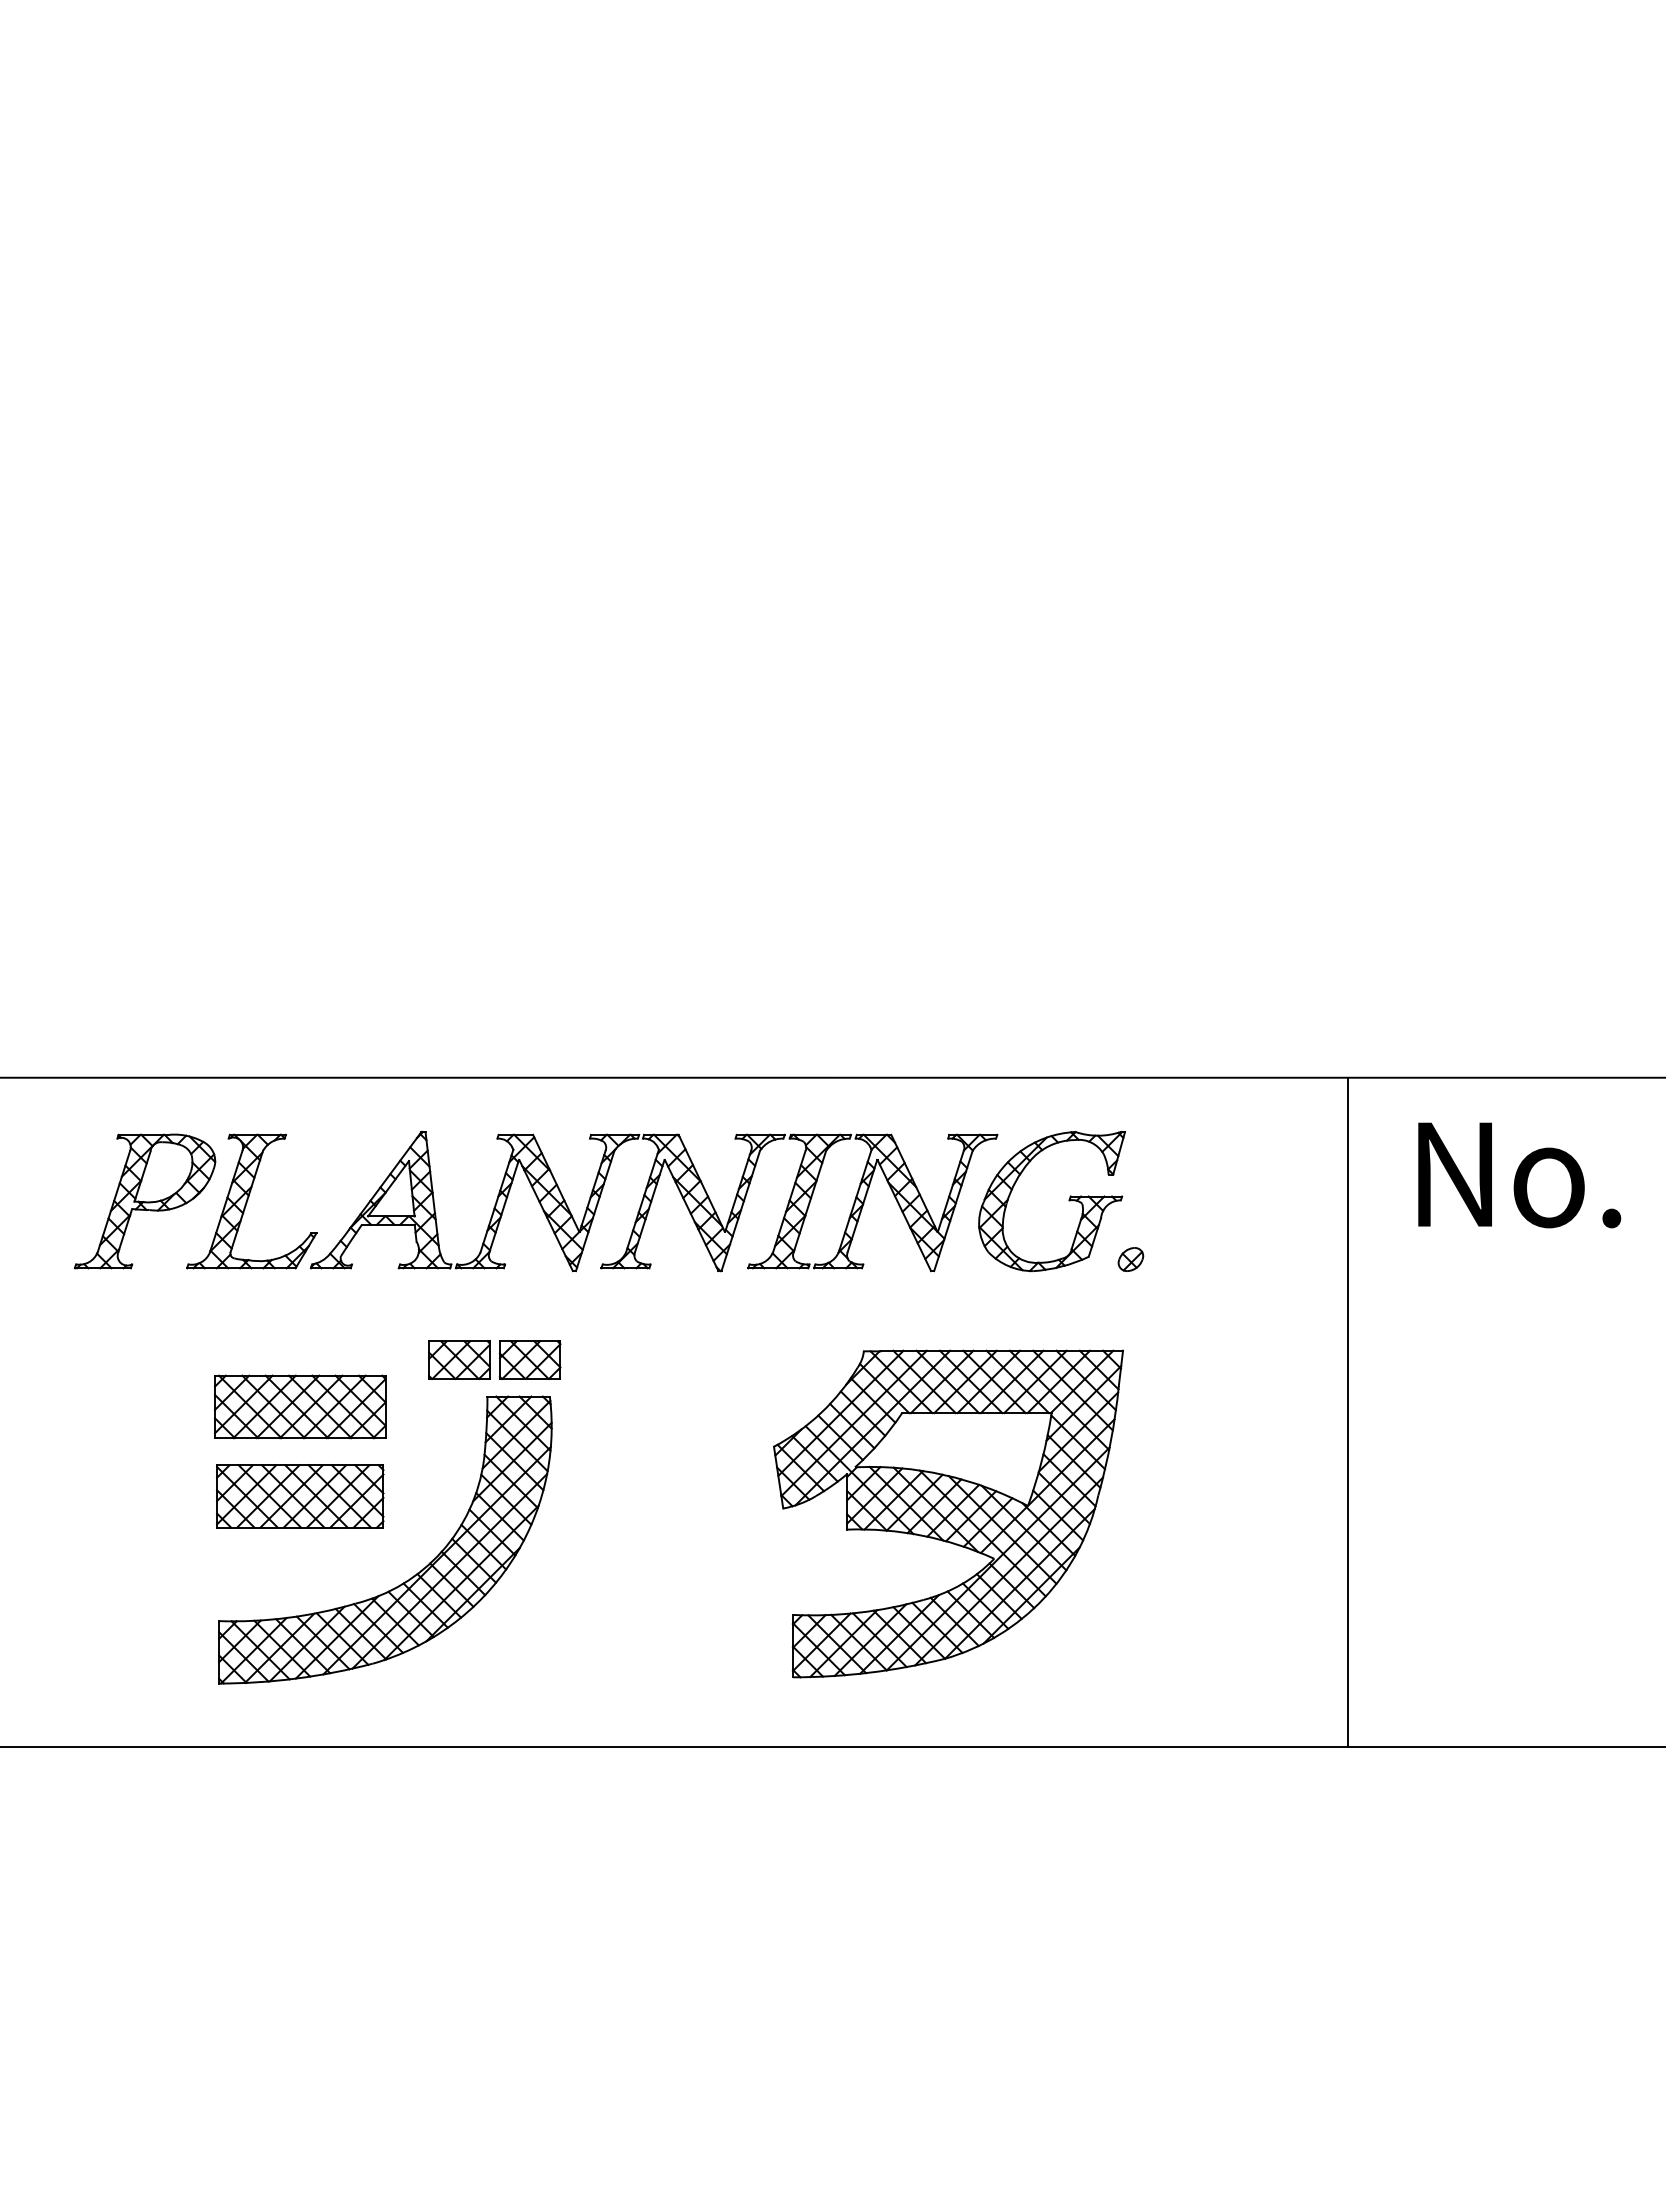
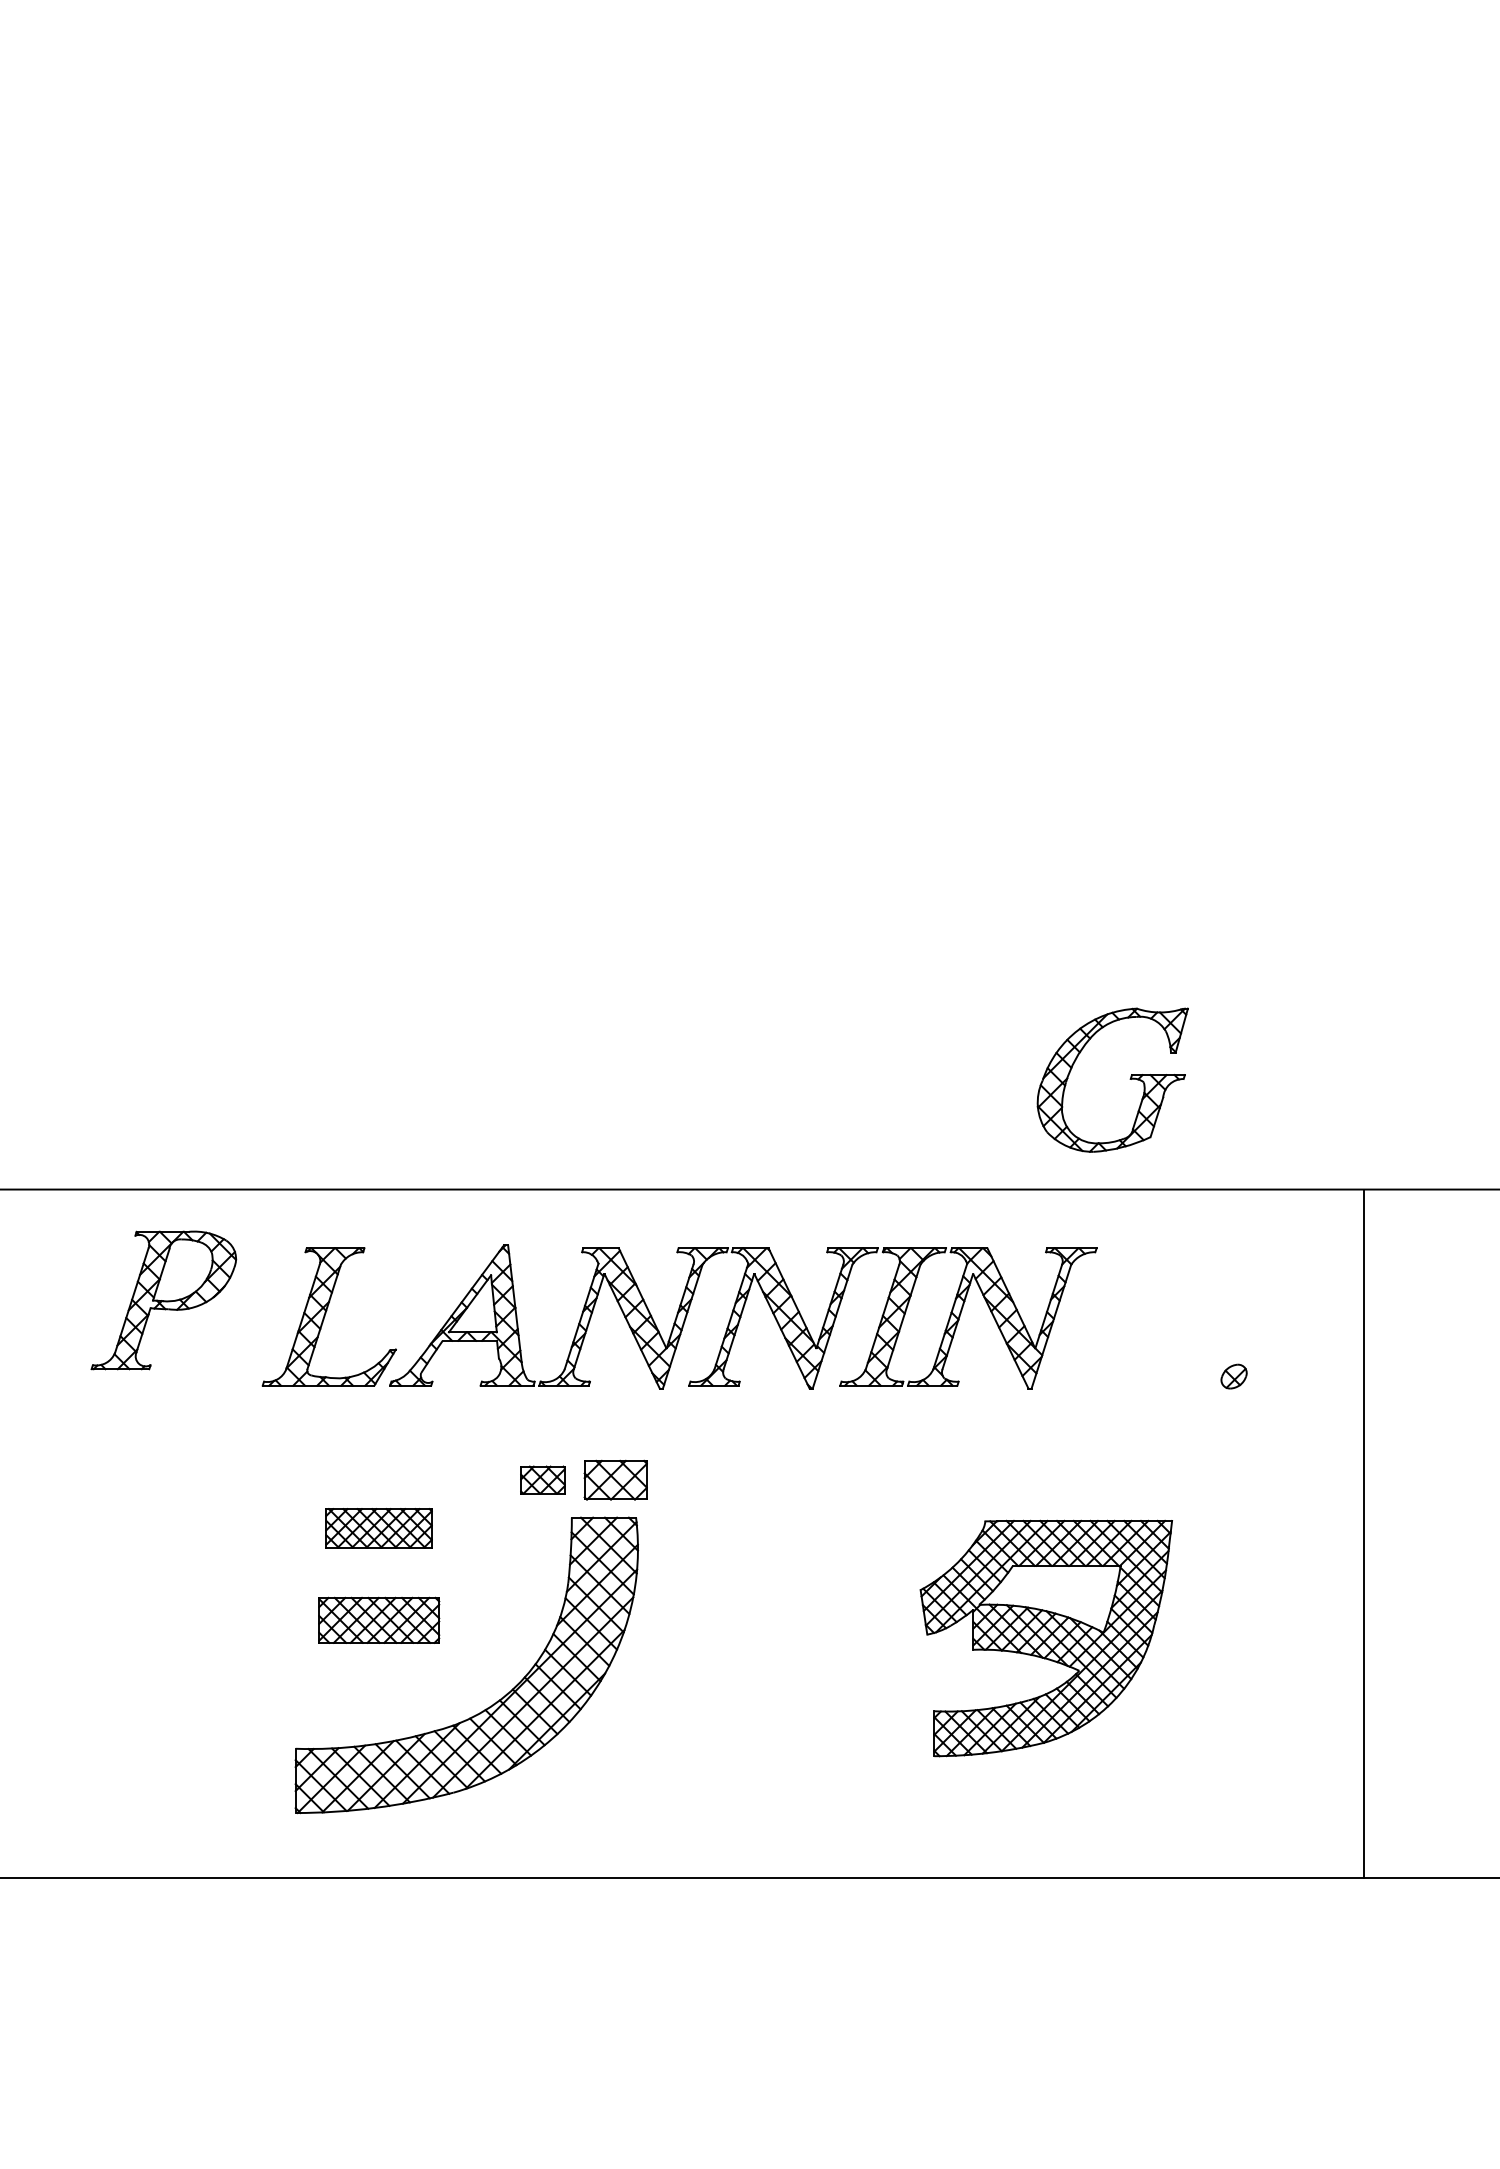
part: (1068, 1200) -> (1129, 1079), moved
part: (144, 1201) -> (163, 1300), moved
part: (459, 1359) -> (543, 1479), size x0.7
part: (299, 1406) -> (378, 1527), size x0.6
line: (1347, 1411) -> (1363, 1533), moved
part: (300, 1496) -> (379, 1620), size x0.7
part: (948, 1513) -> (1046, 1638), size x0.7

